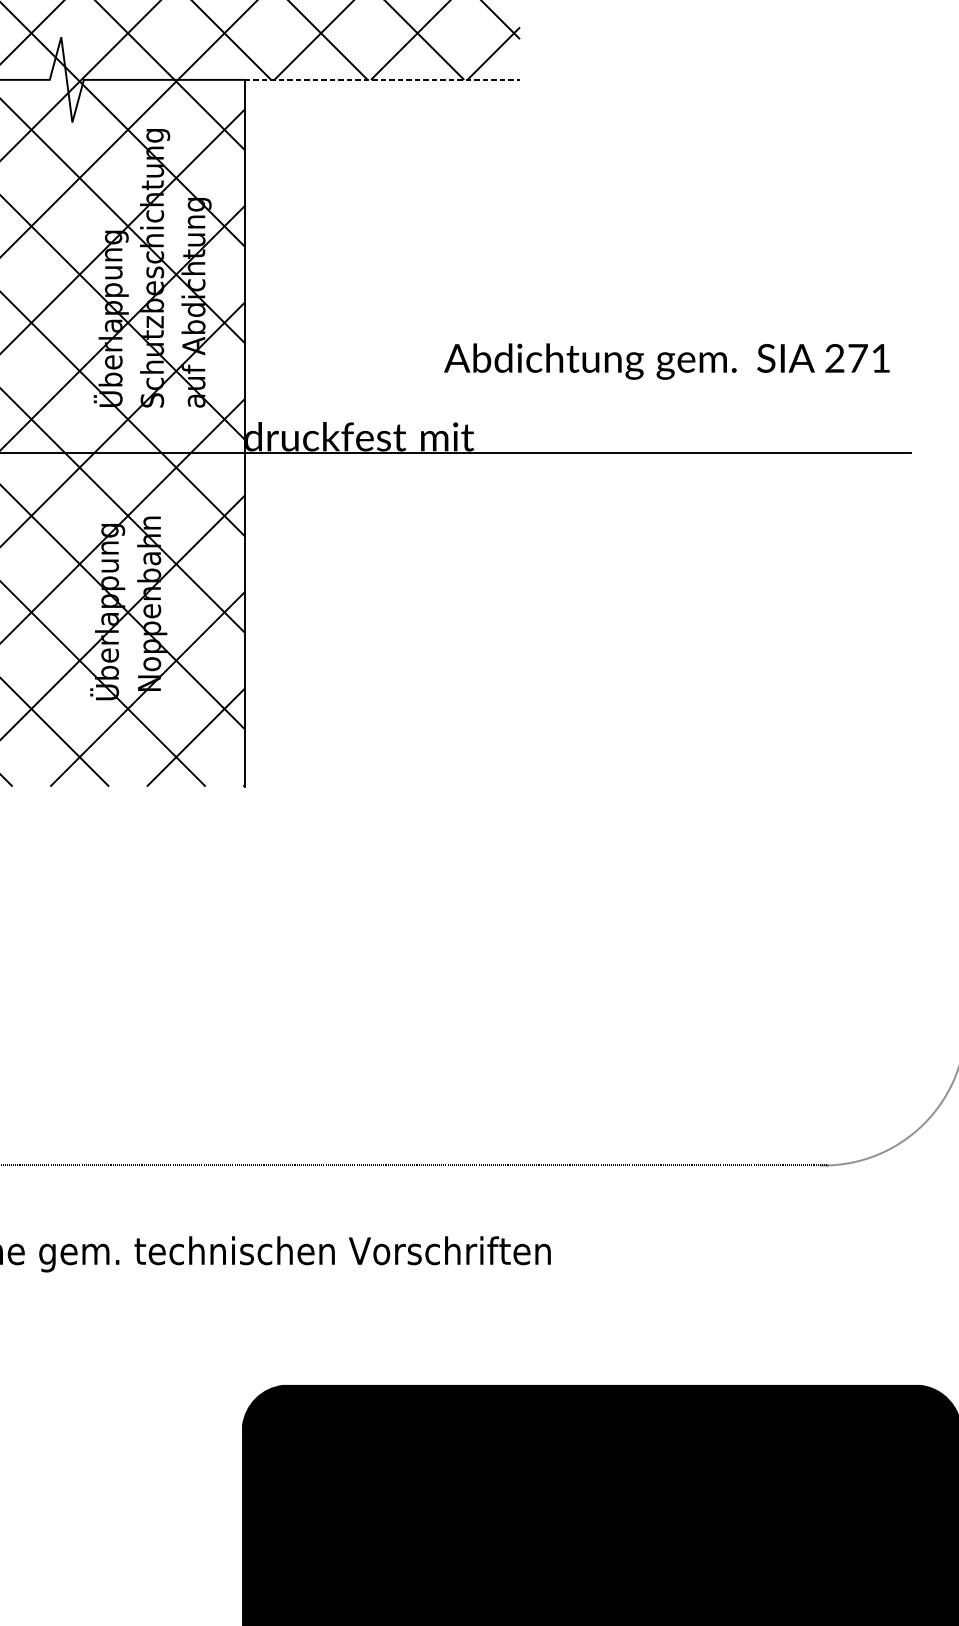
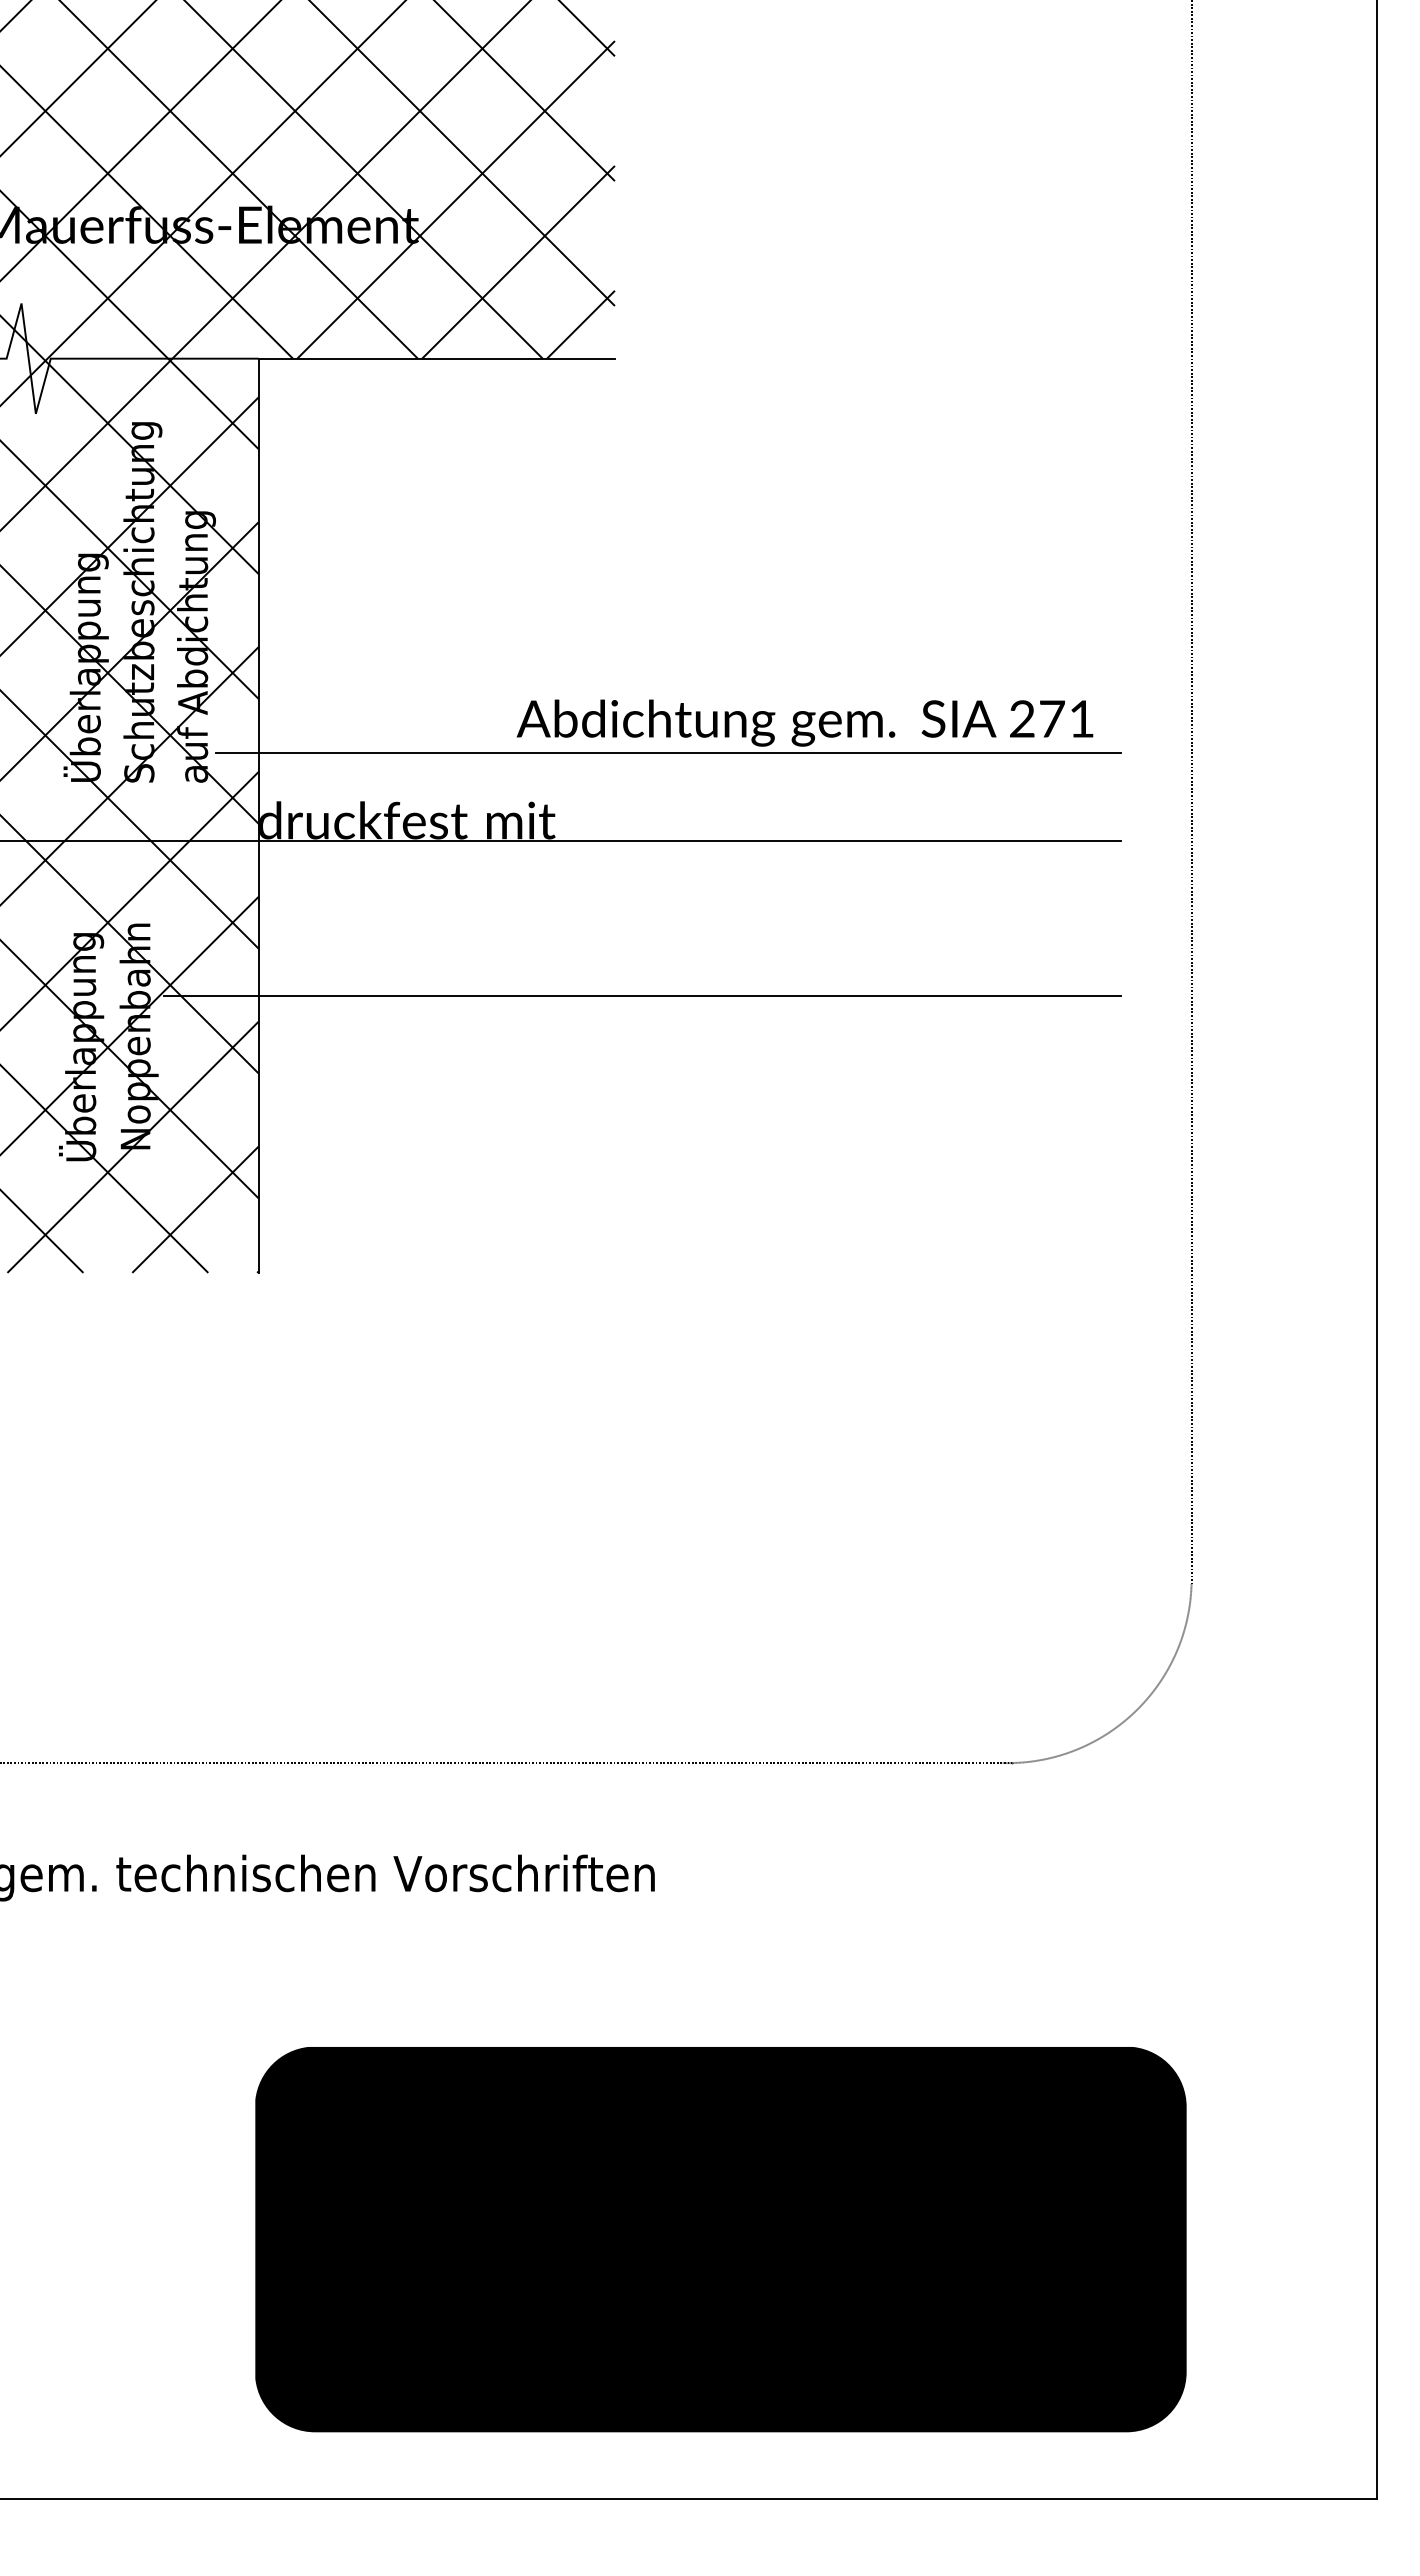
line: (382, 79) -> (437, 358), dashed -> solid
line: (560, 384) -> (667, 752), added
line: (541, 572) -> (642, 995), added

